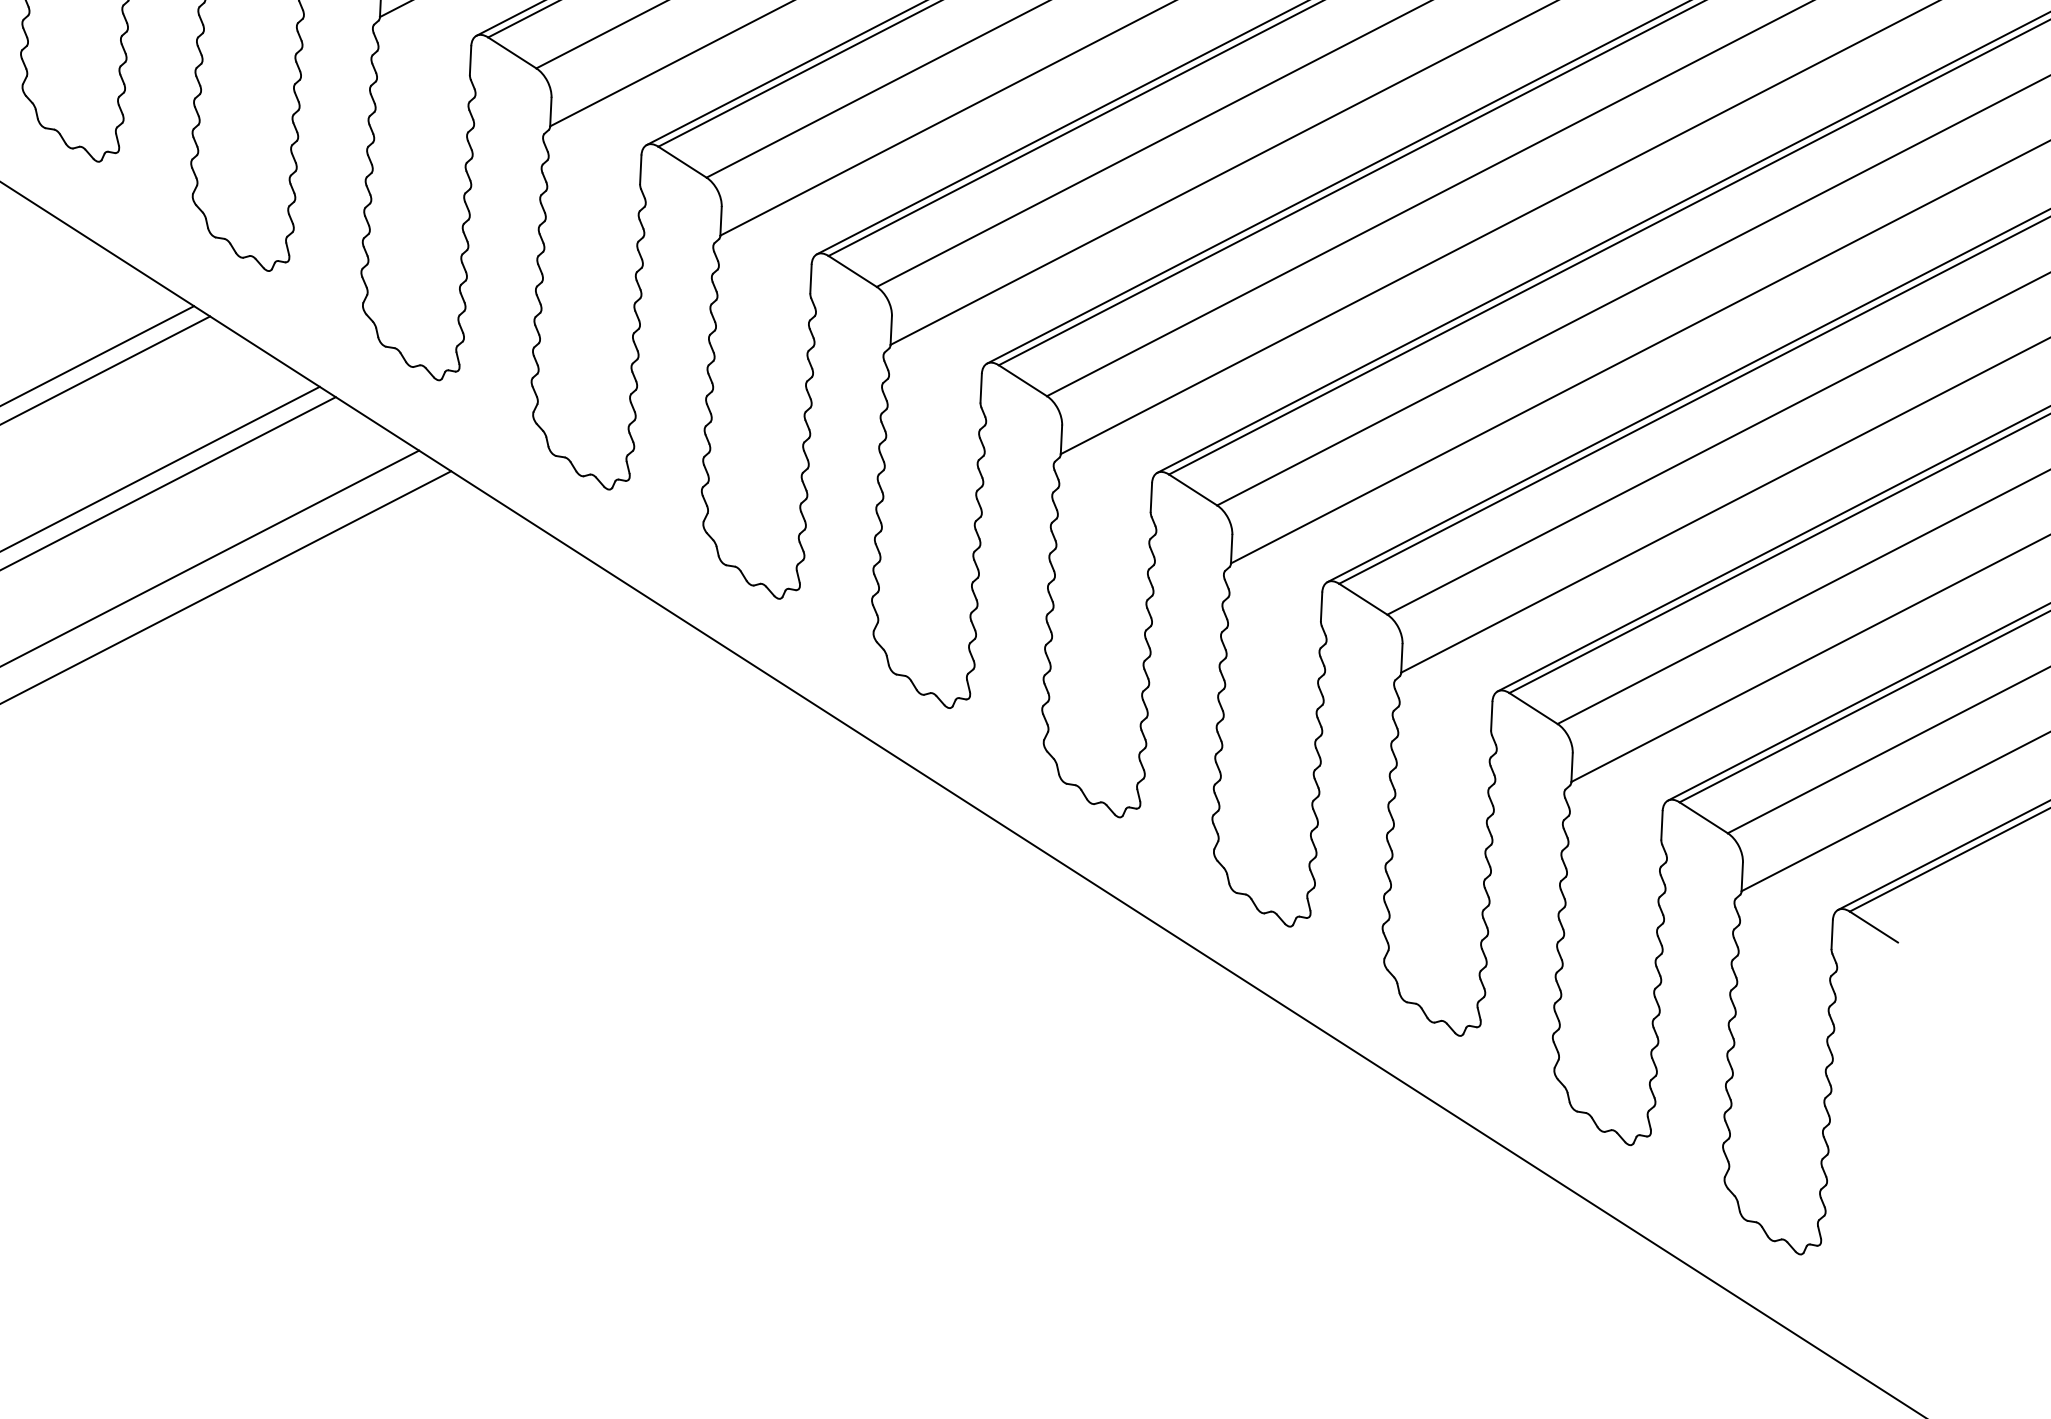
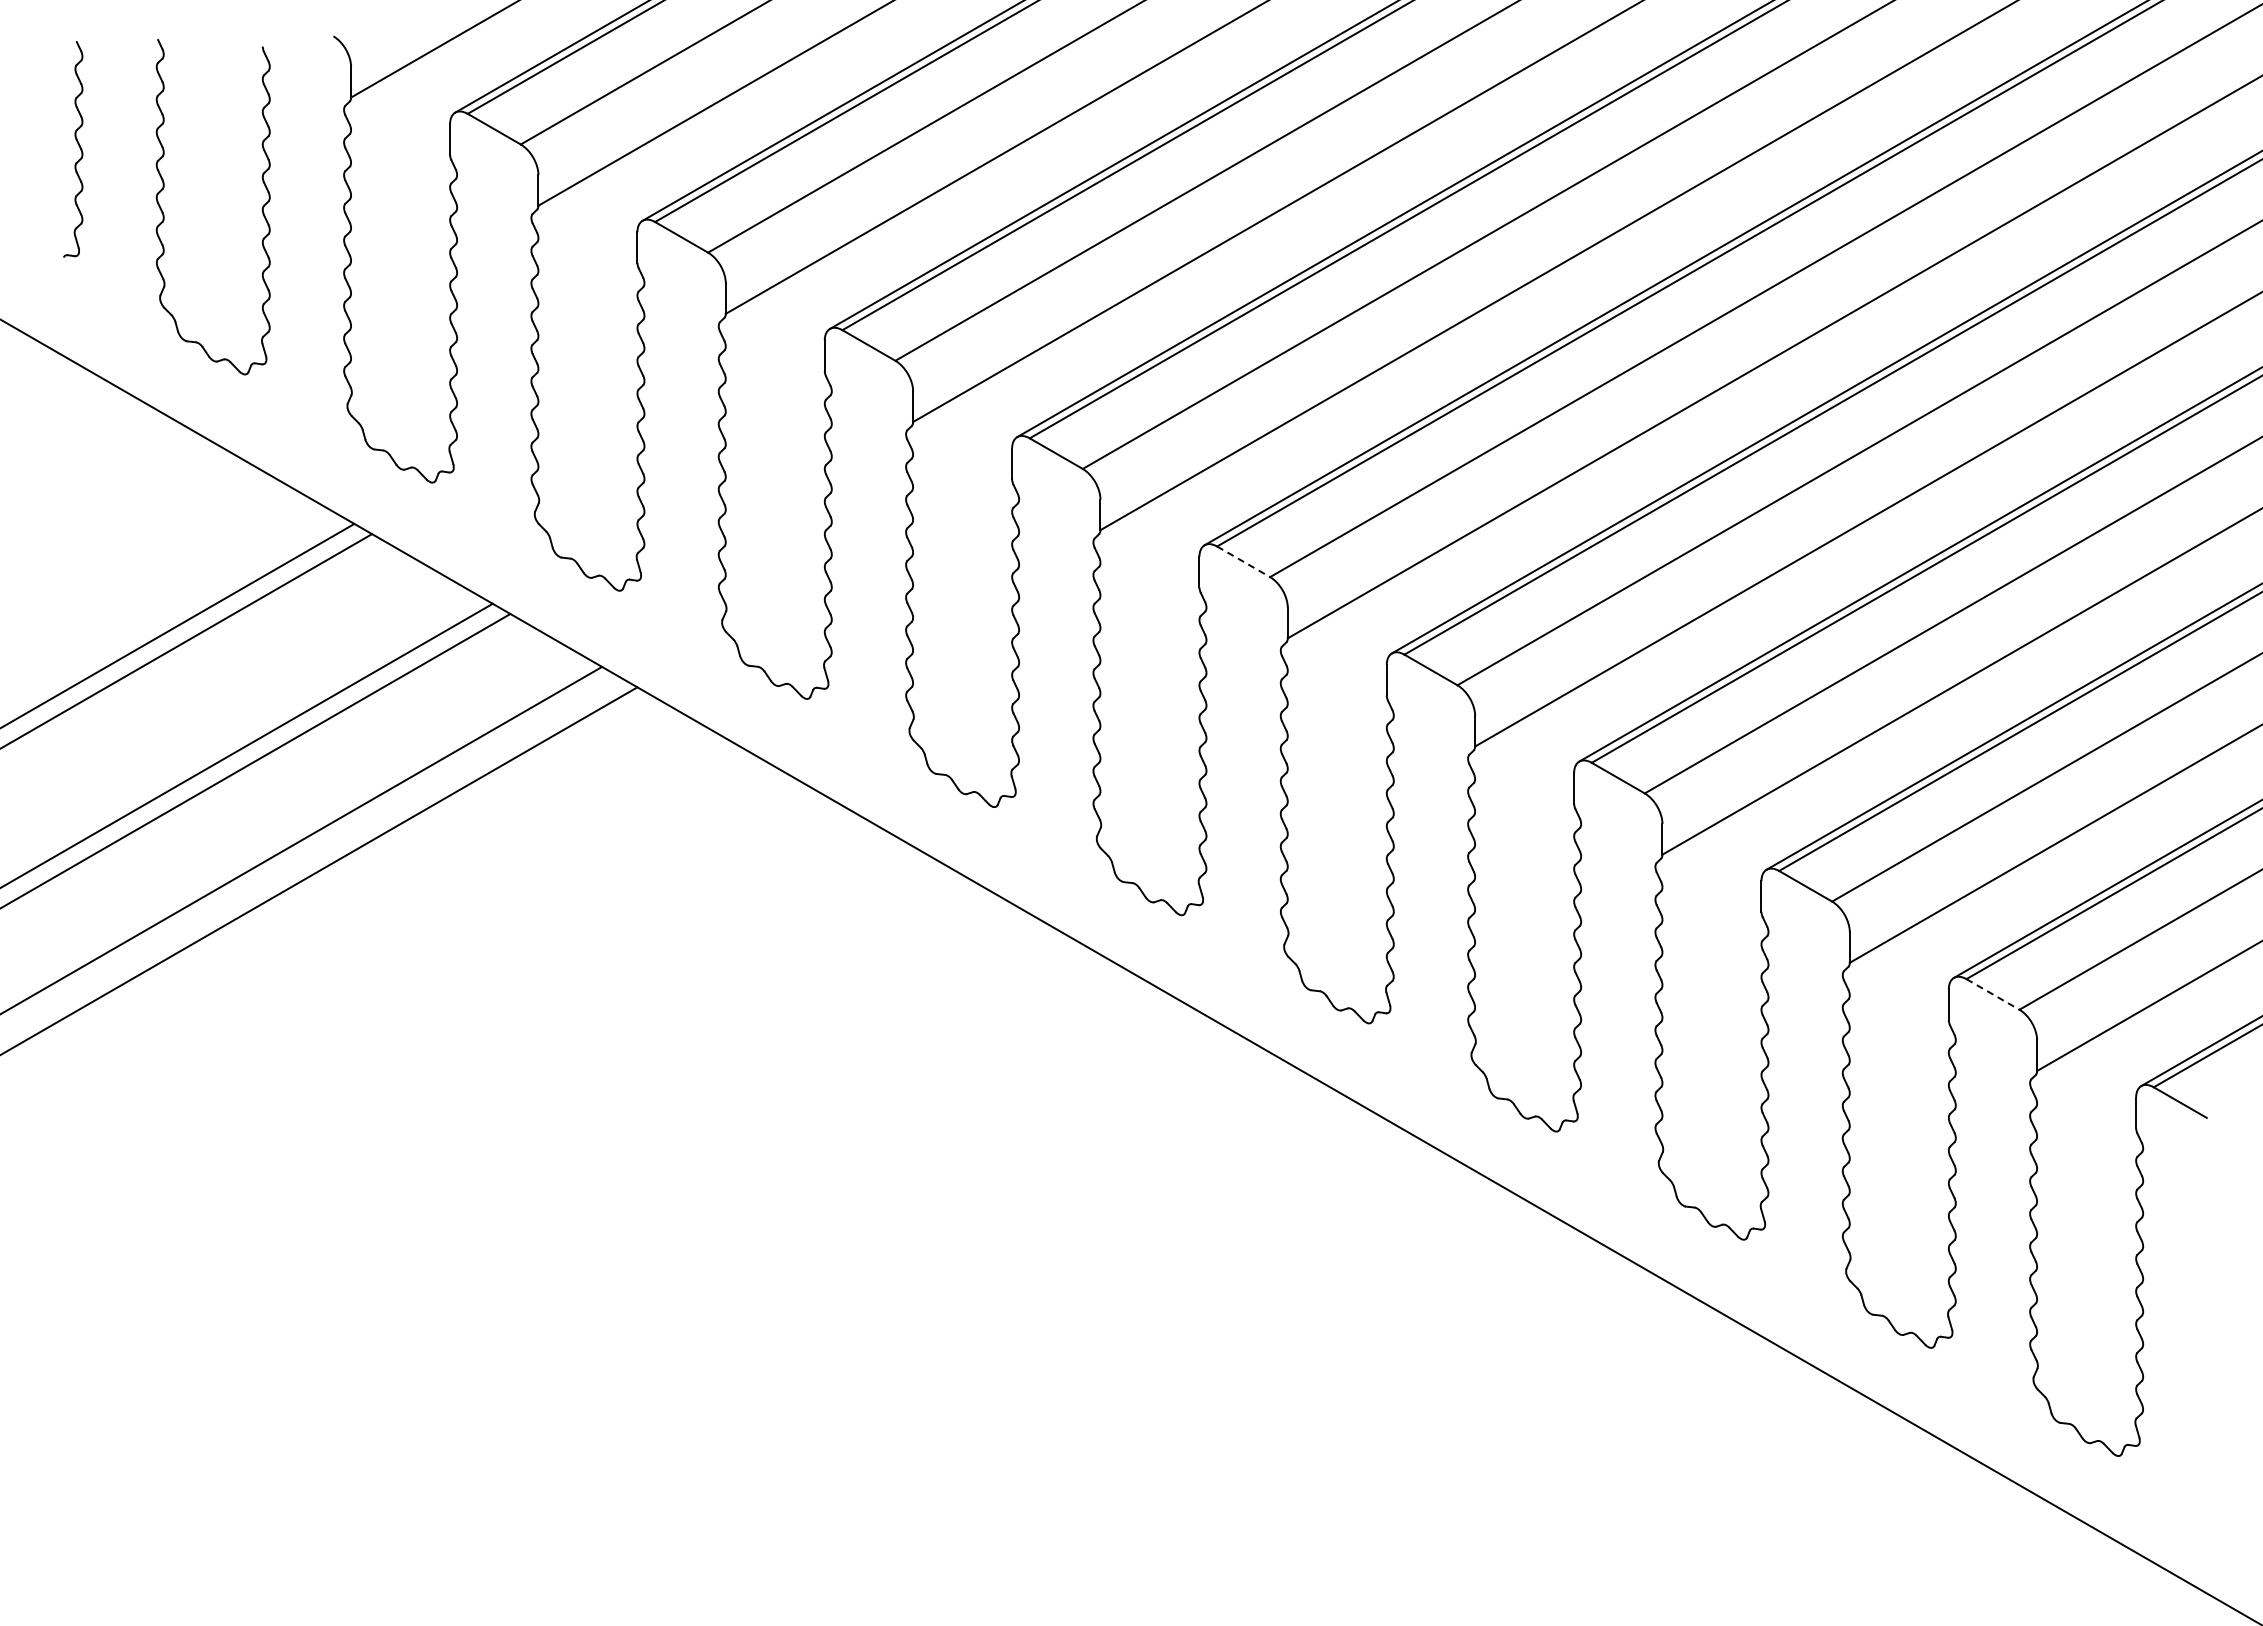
line: (1022, 380) -> (1243, 561), solid -> dashed
line: (1703, 817) -> (1992, 994), solid -> dashed

